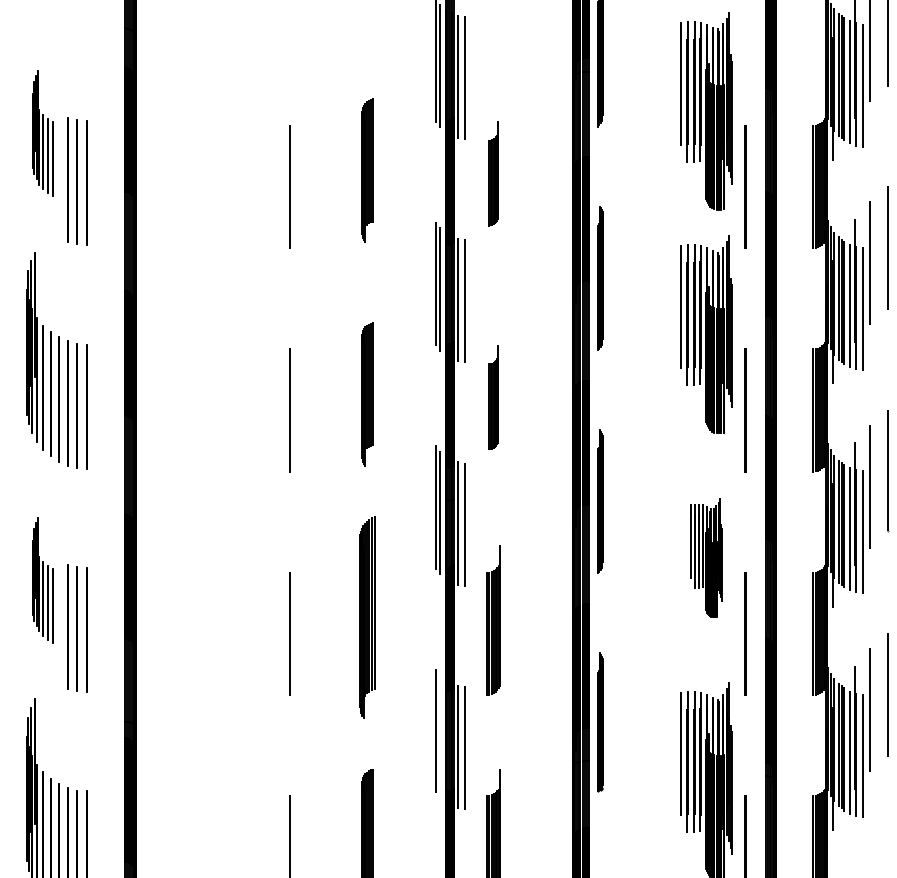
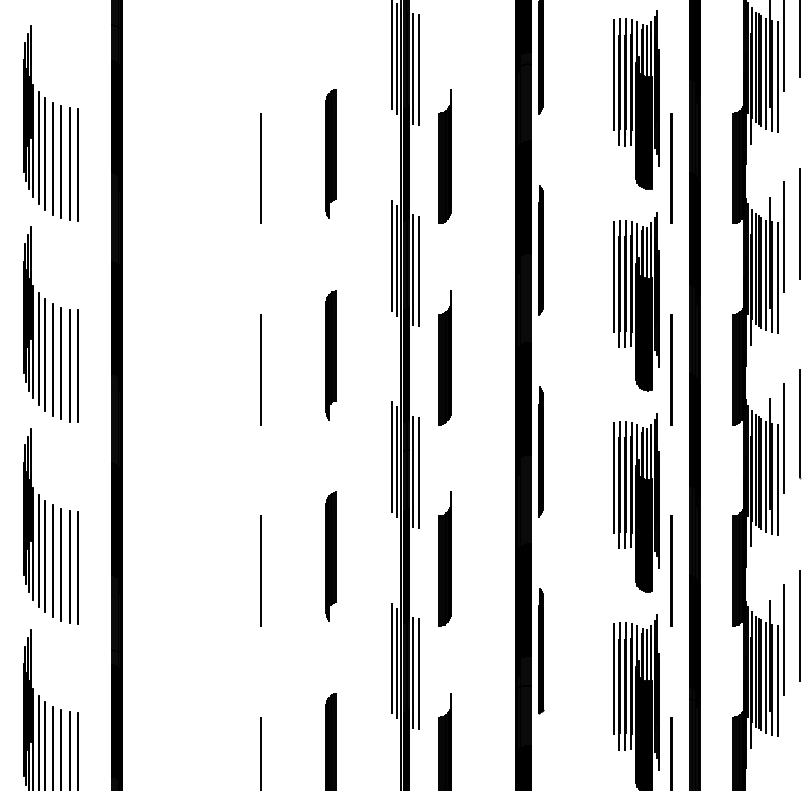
part: (42, 133) -> (38, 120), size x1.67
part: (493, 173) -> (444, 156), size x1.43
part: (493, 397) -> (444, 358), size x1.43
part: (706, 557) -> (636, 502), size x1.67
part: (42, 580) -> (38, 523), size x1.67
part: (367, 617) -> (330, 556), size x0.71
line: (440, 736) -> (396, 663), added

